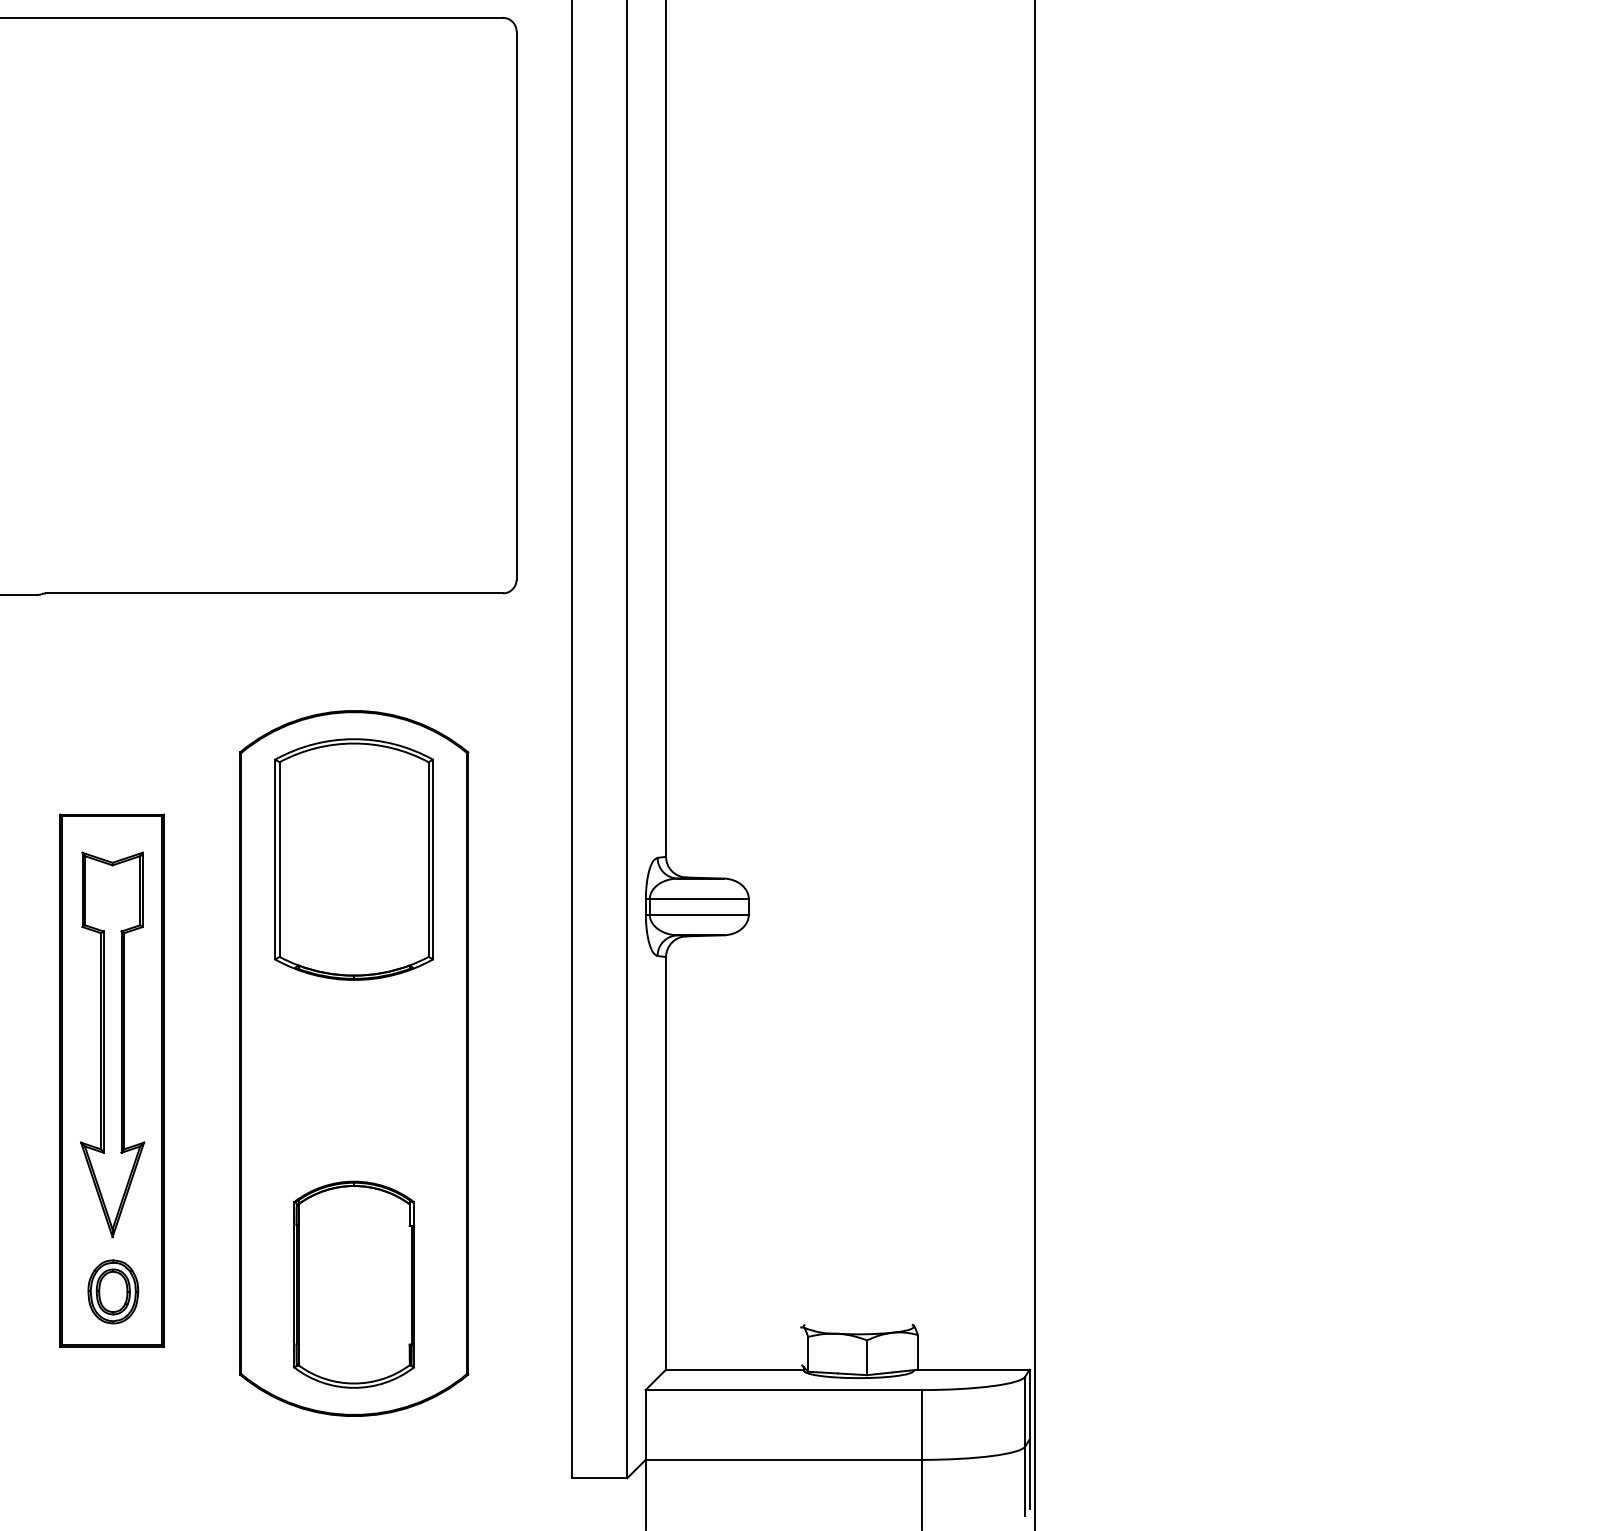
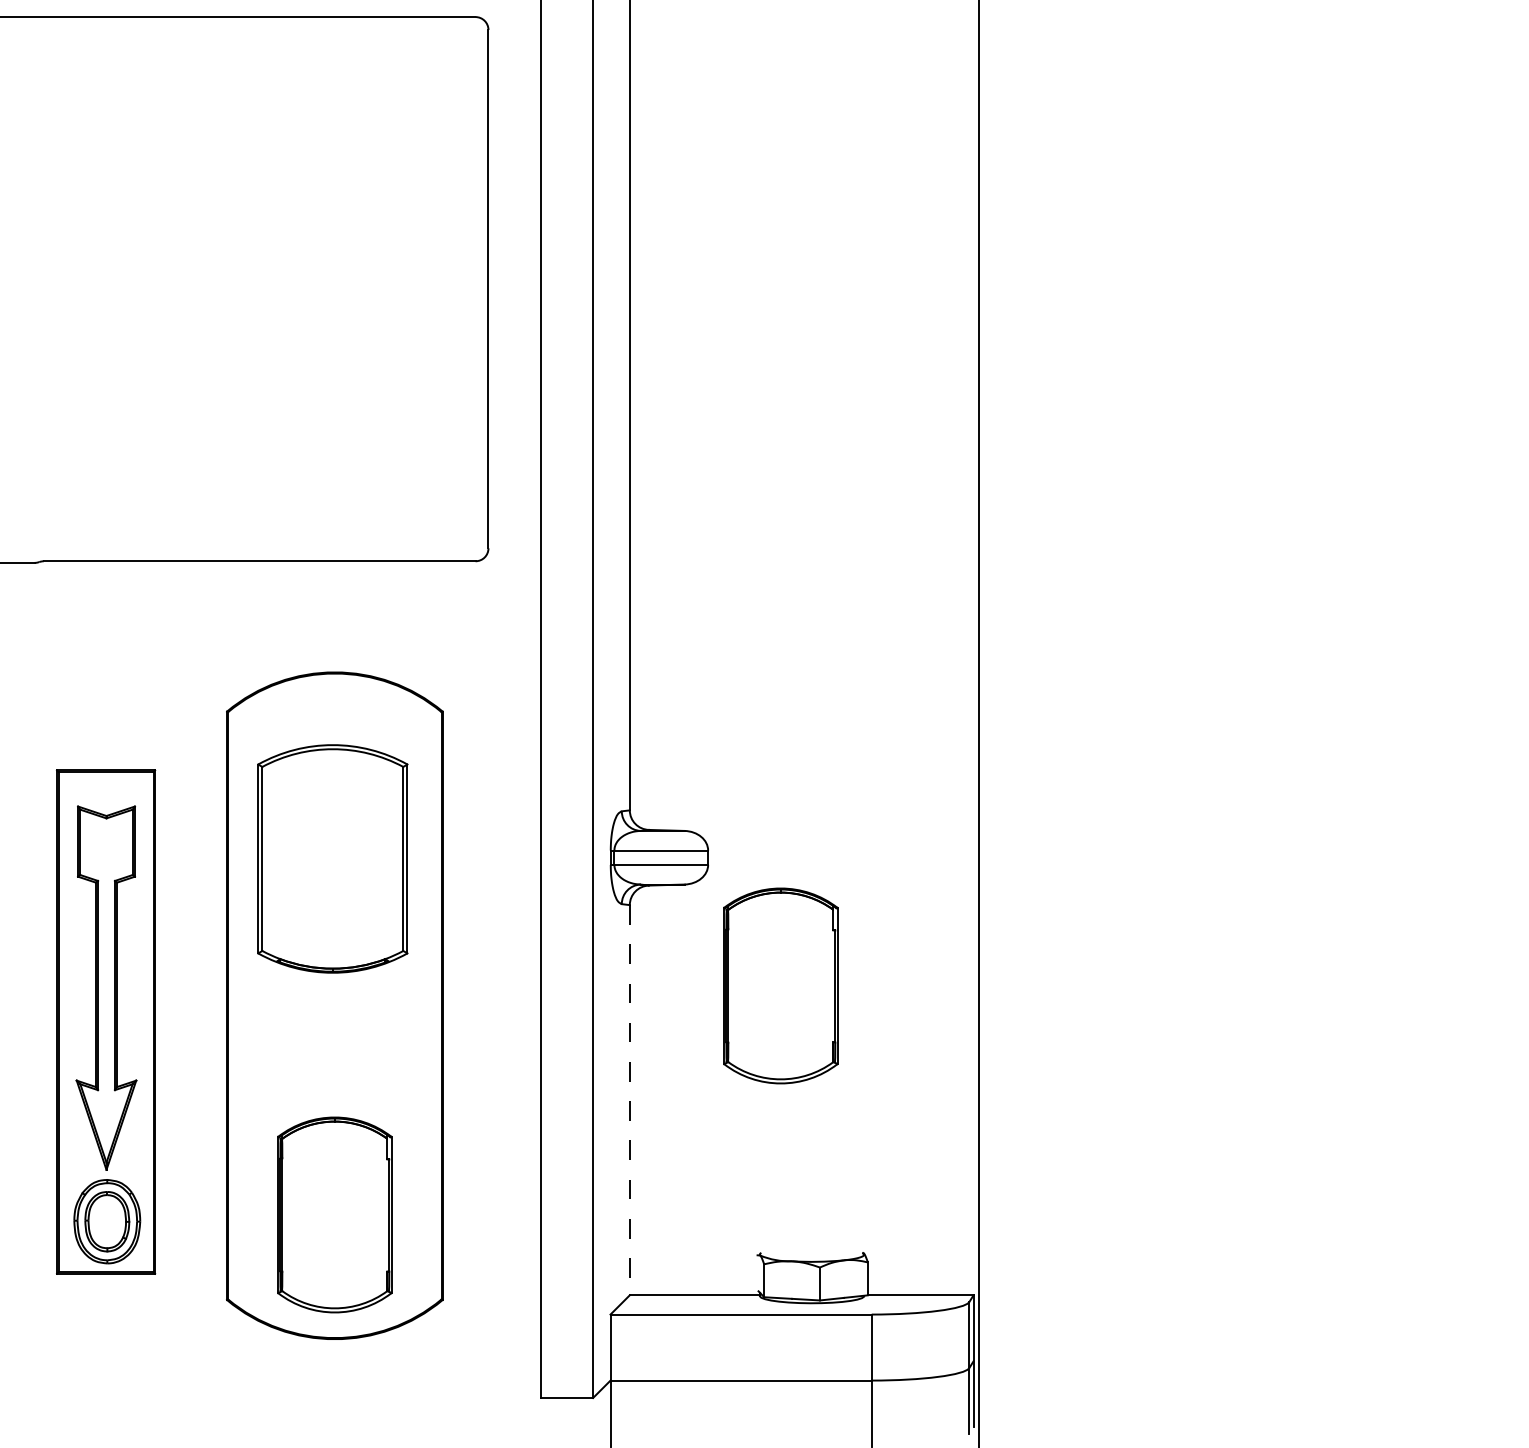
part: (353, 859) -> (332, 858), moved
part: (825, 1042) -> (780, 985), added
line: (665, 1163) -> (629, 1100), solid -> dashed
part: (112, 1291) -> (106, 1221), size x1.4

